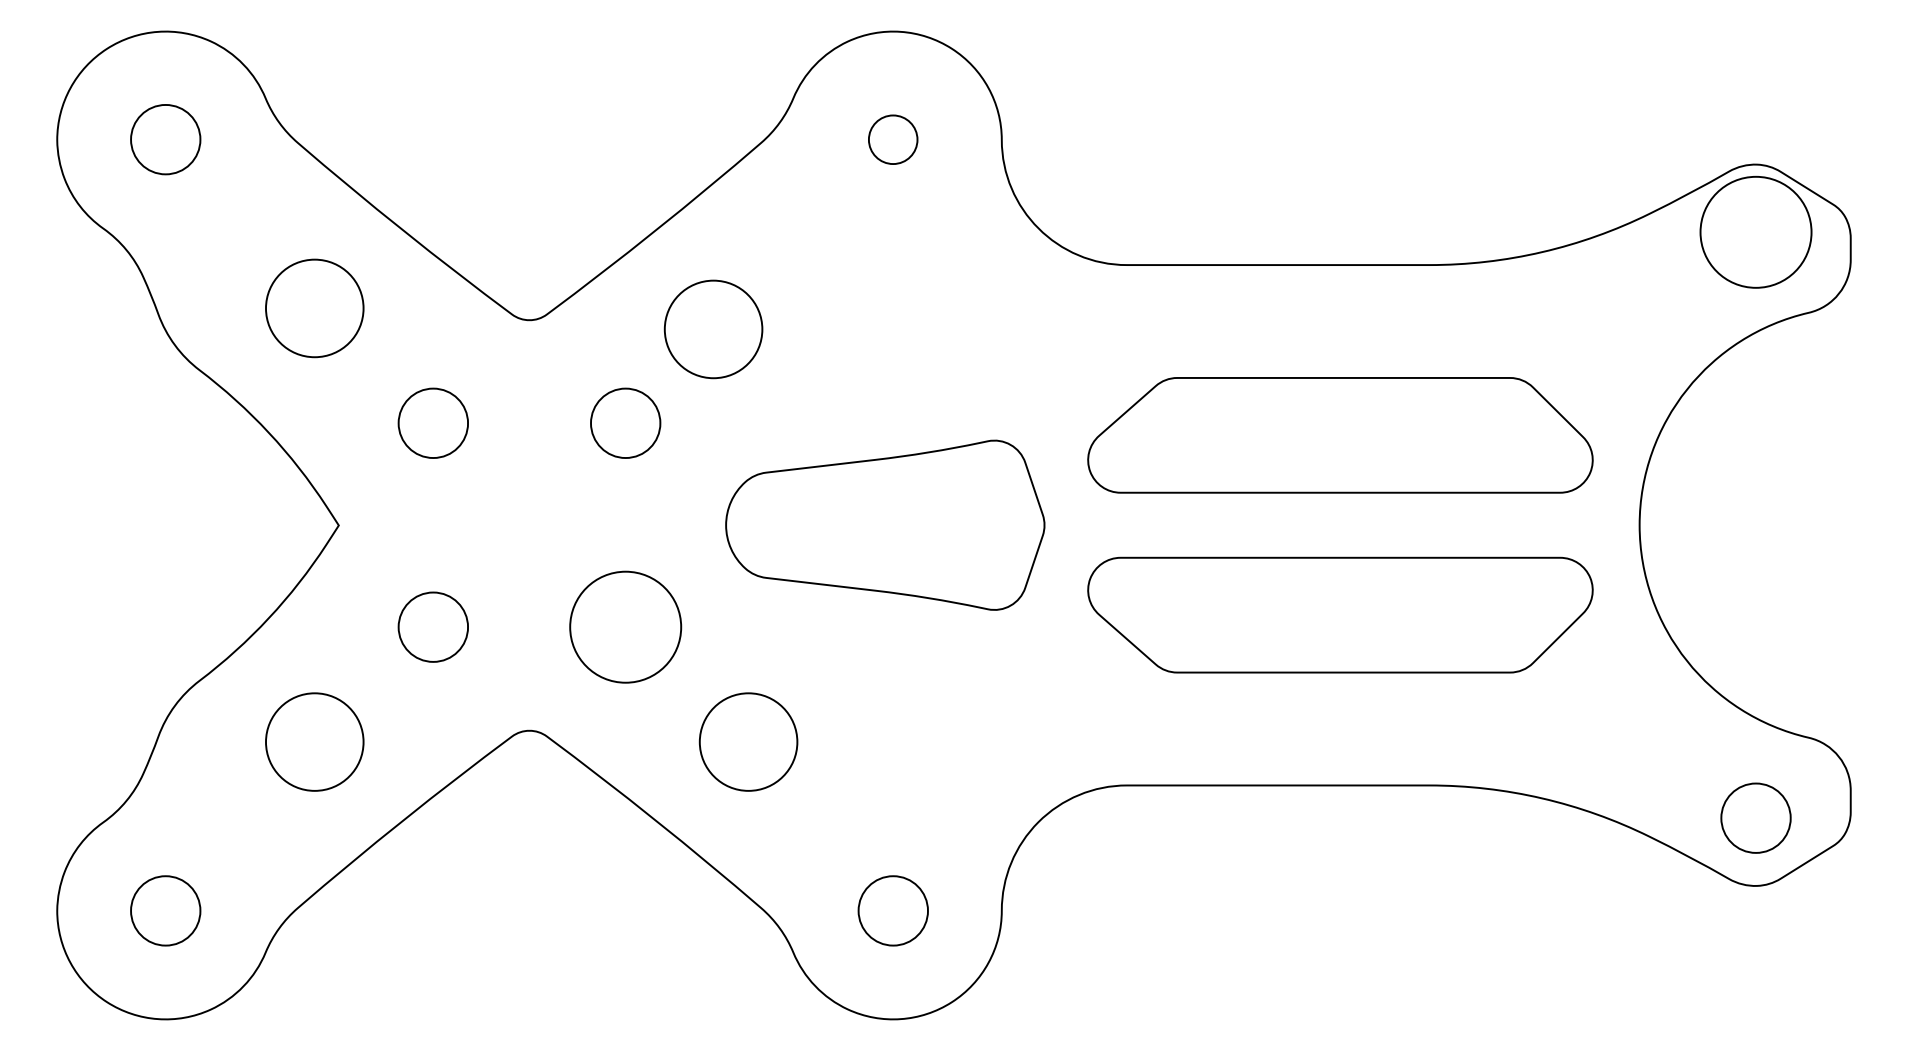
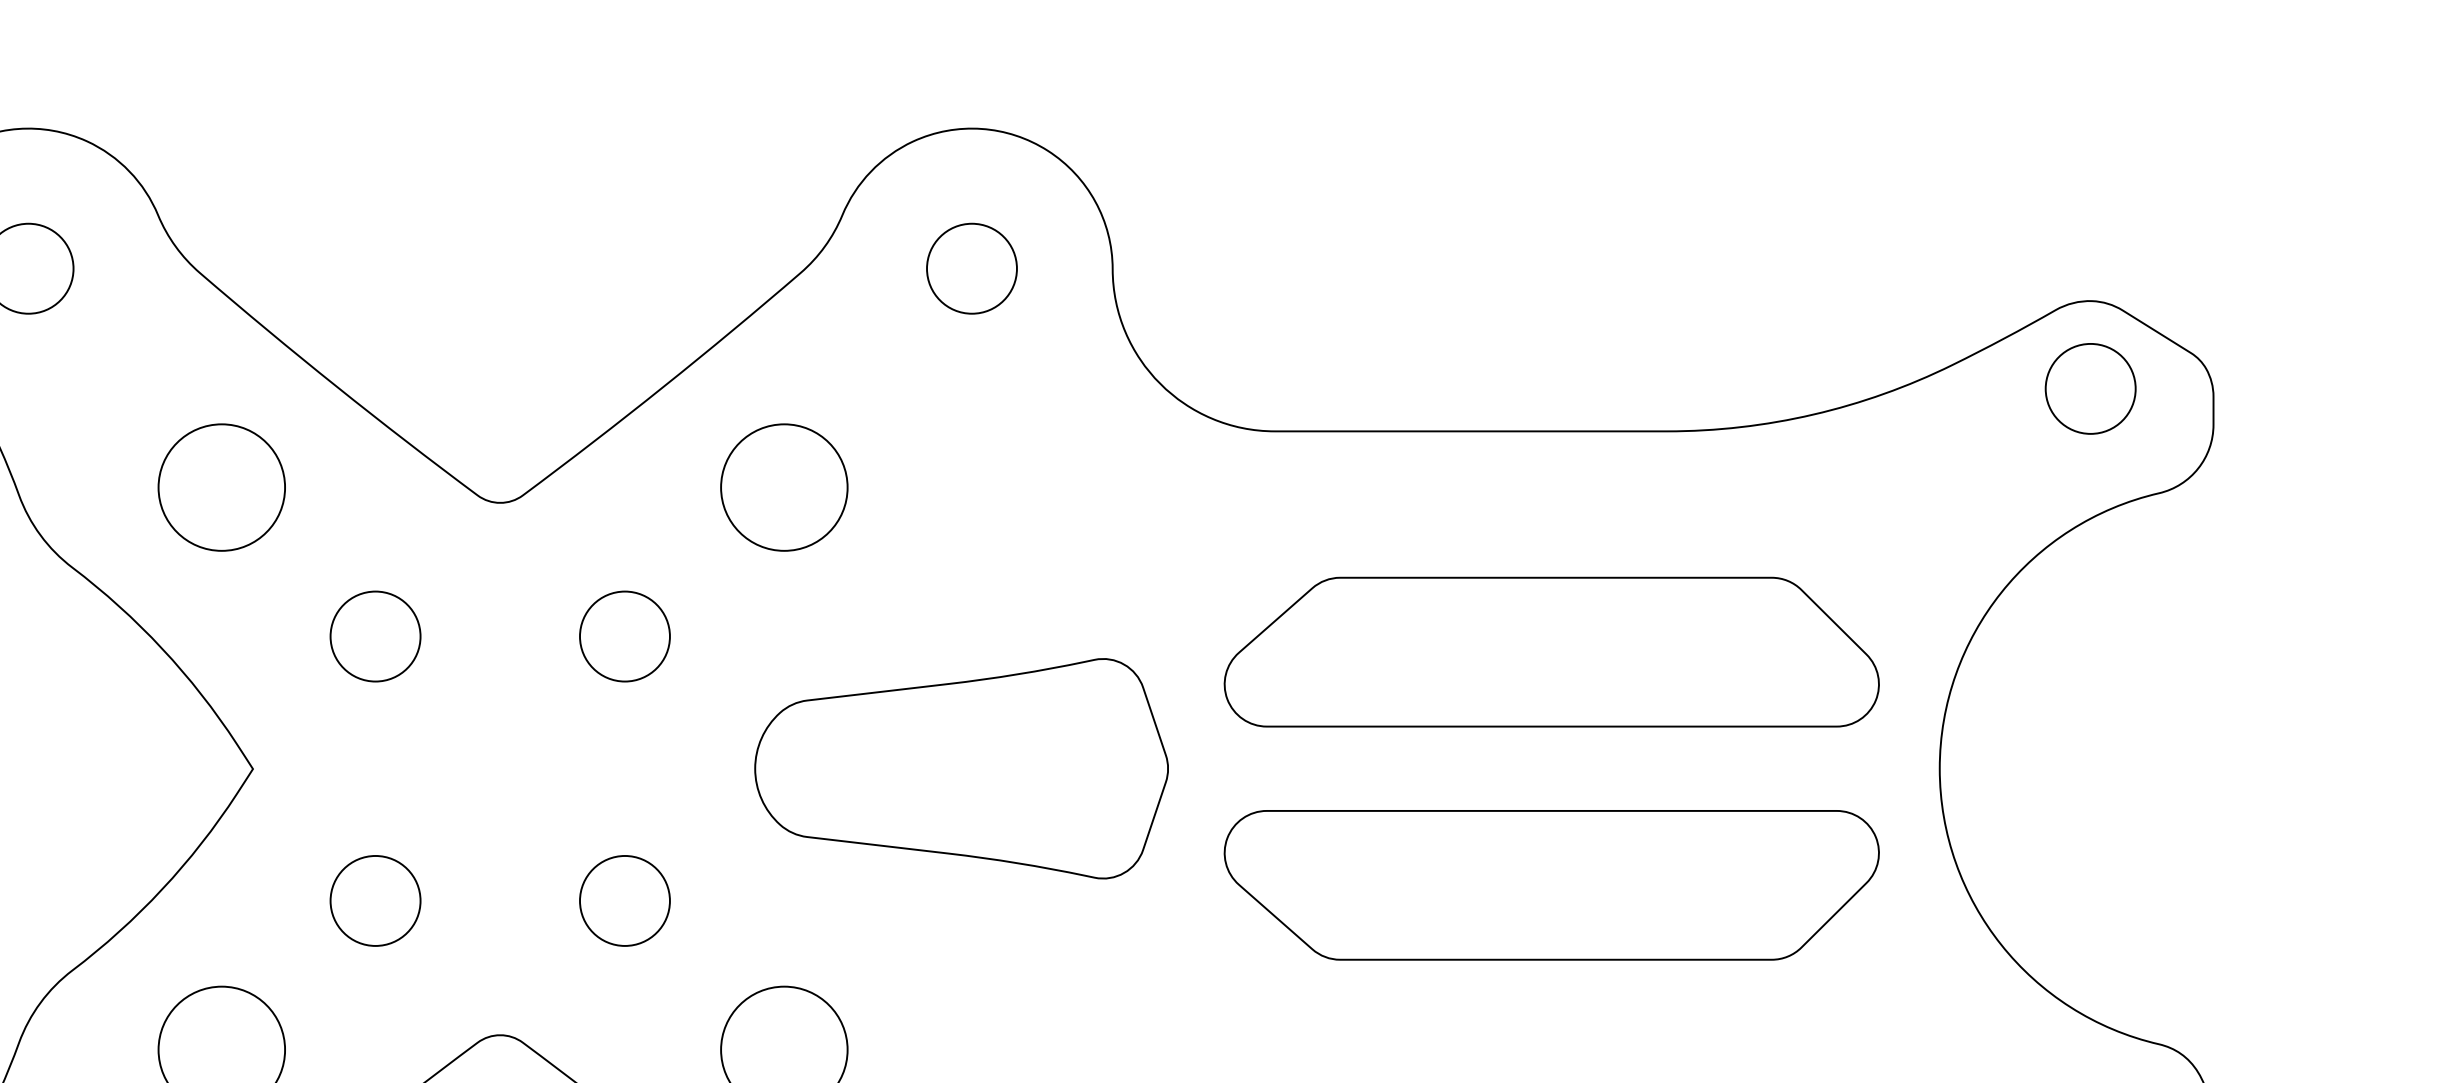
circle: (892, 139) -> (970, 268), size x1.43
circle: (1755, 232) -> (2090, 389), size x0.62
circle: (713, 329) -> (784, 487), moved
circle: (625, 626) -> (624, 900), size x0.62

